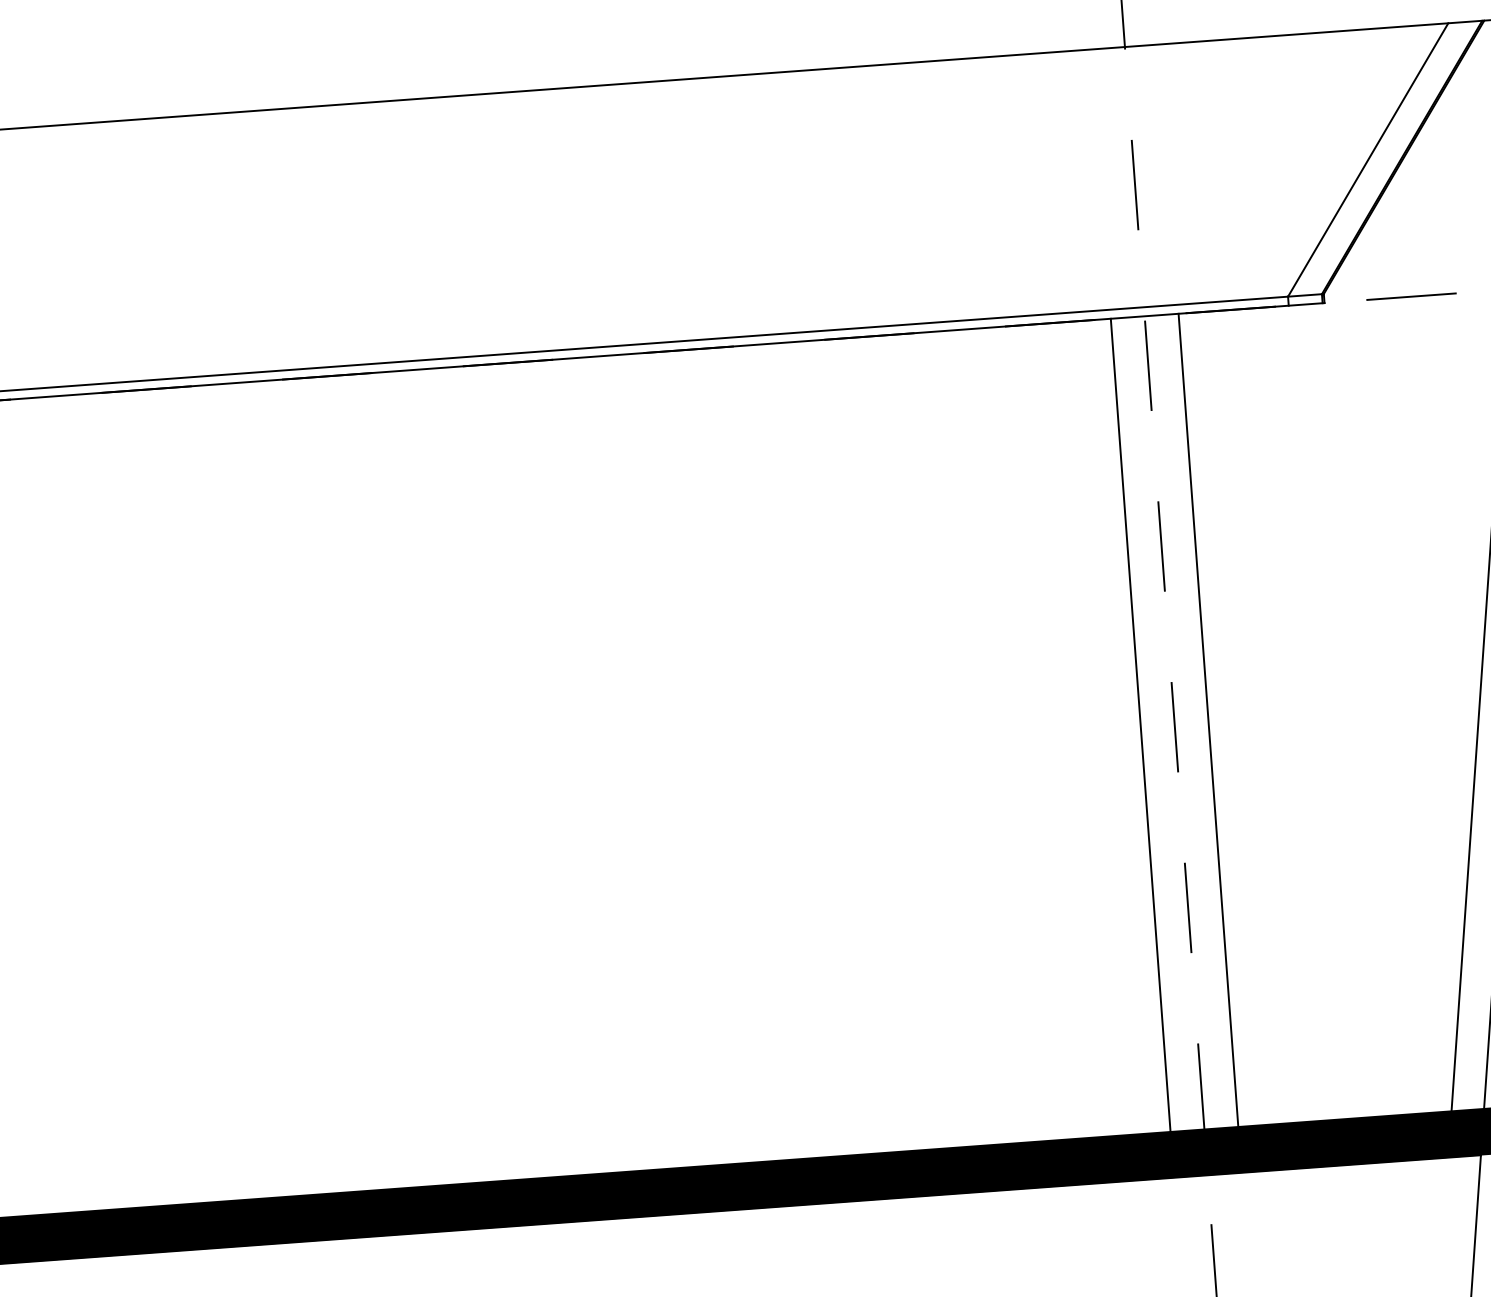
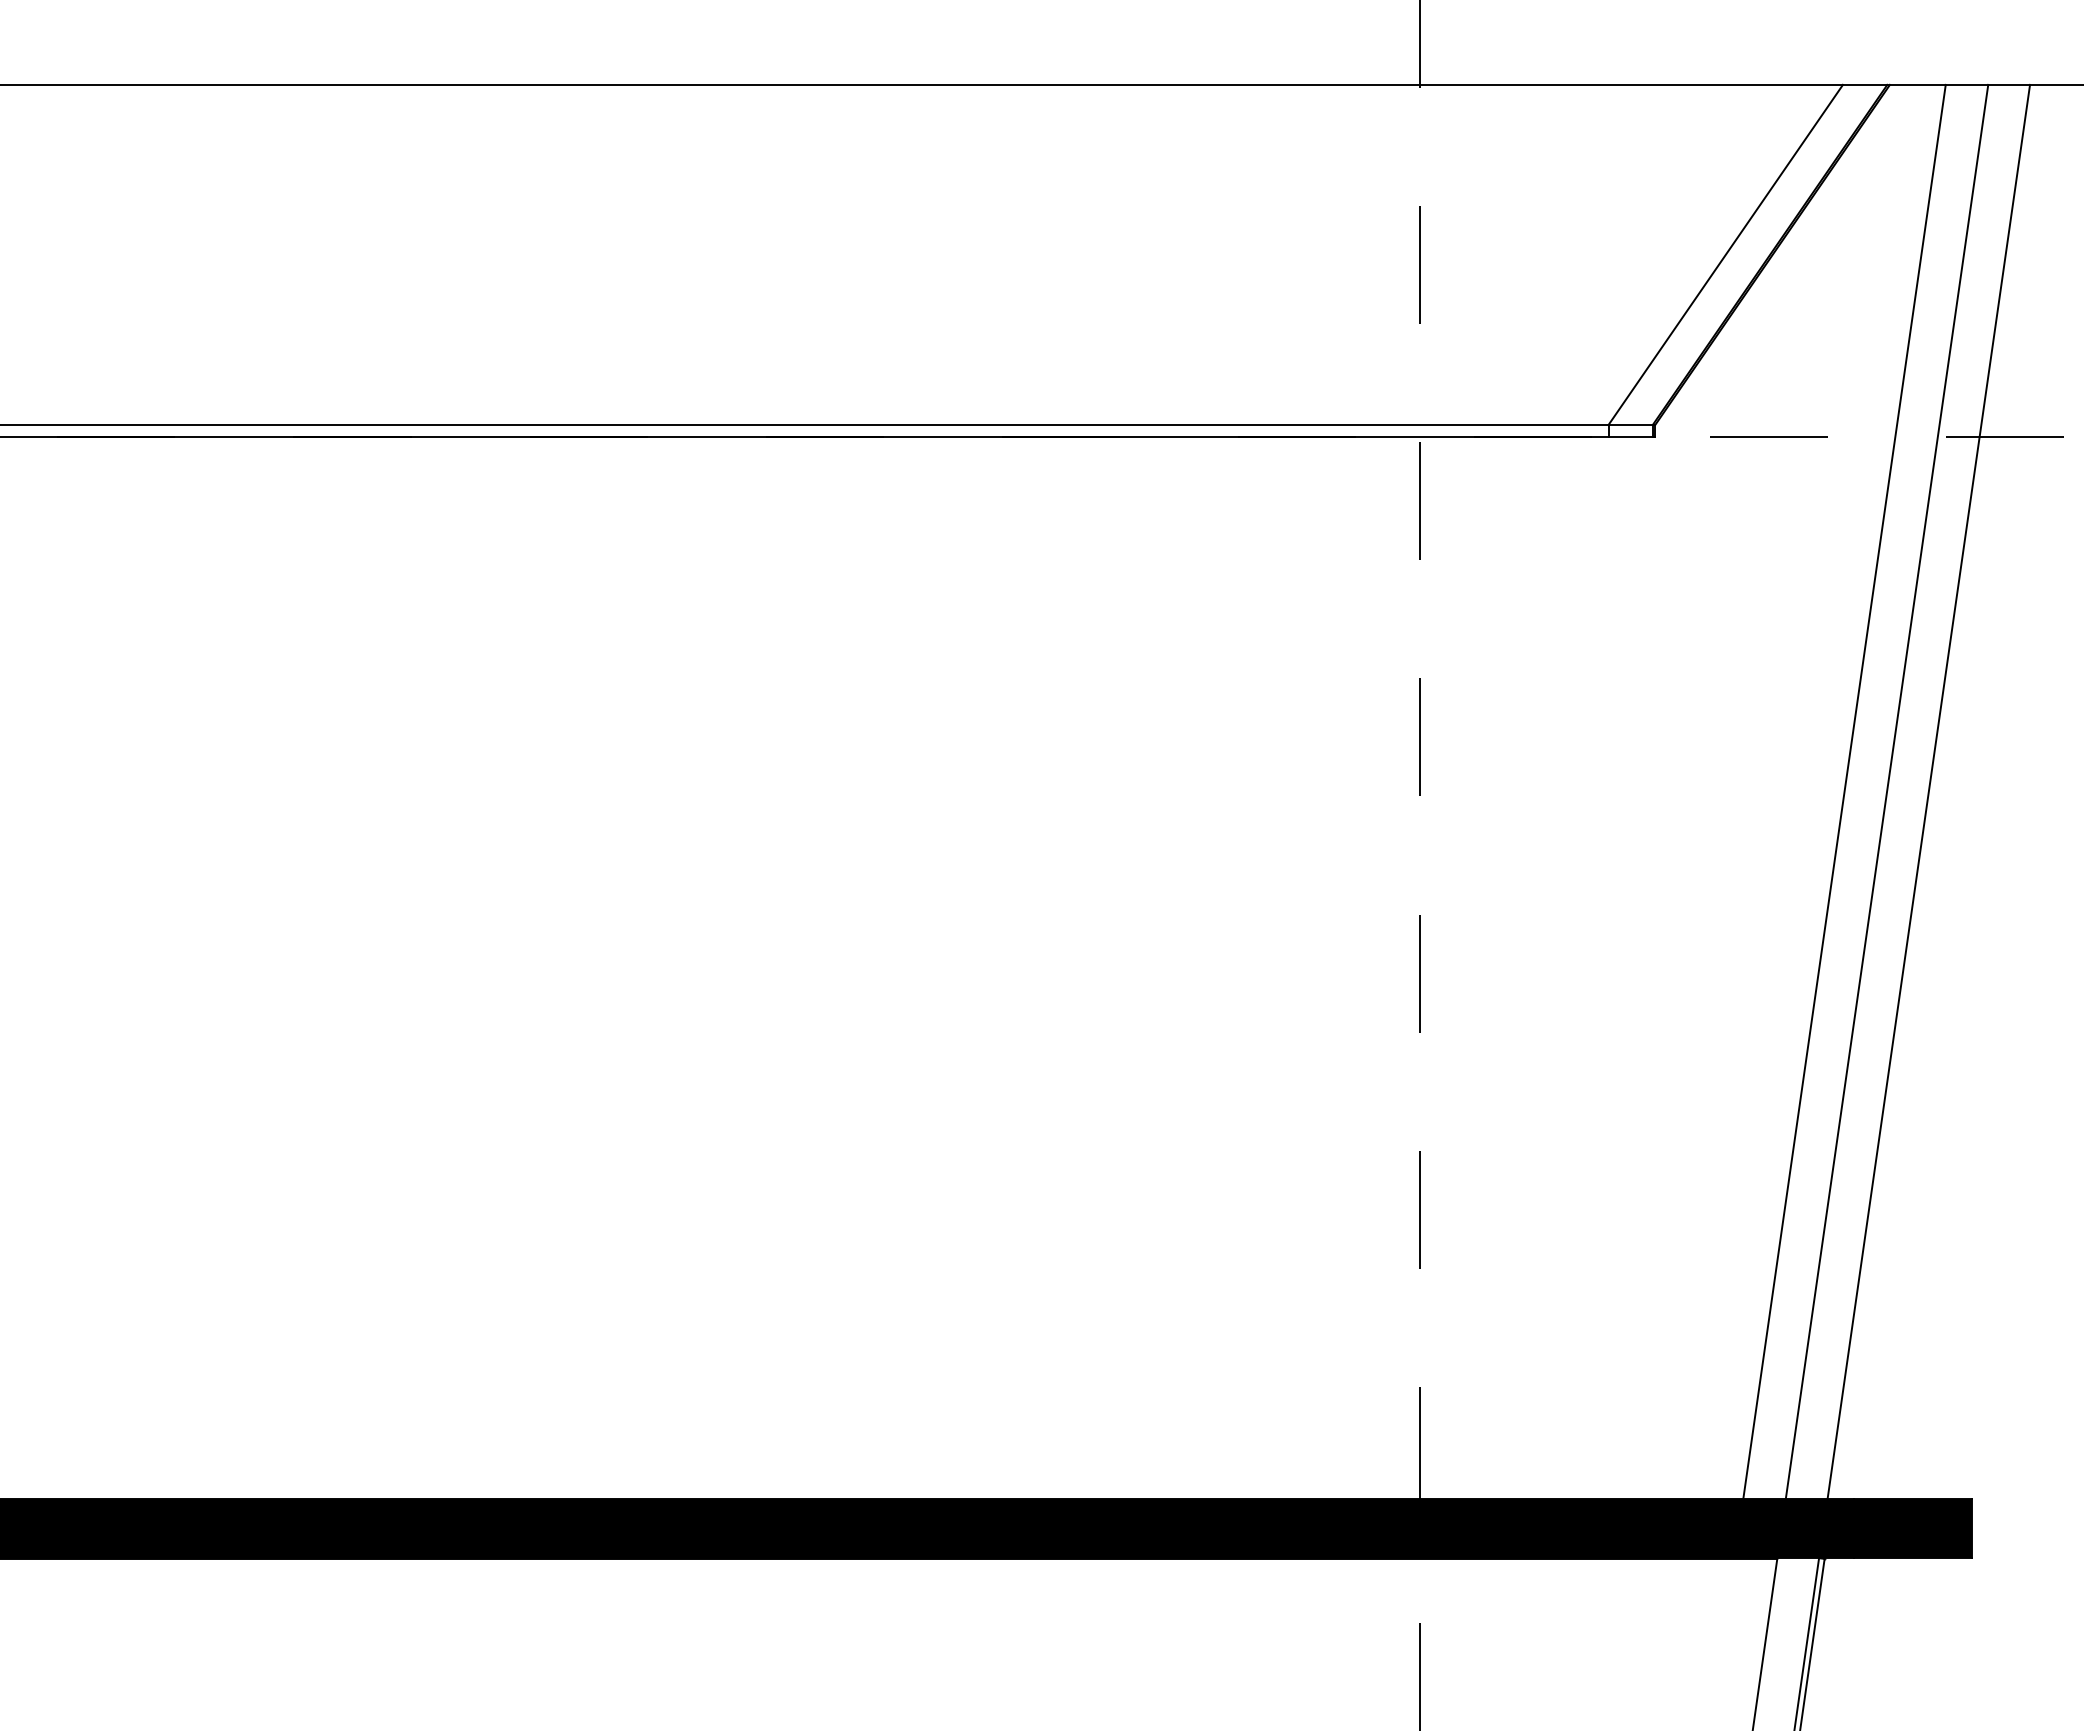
line: (1208, 720) -> (1464, 967), removed
line: (1140, 725) -> (1376, 967), removed

